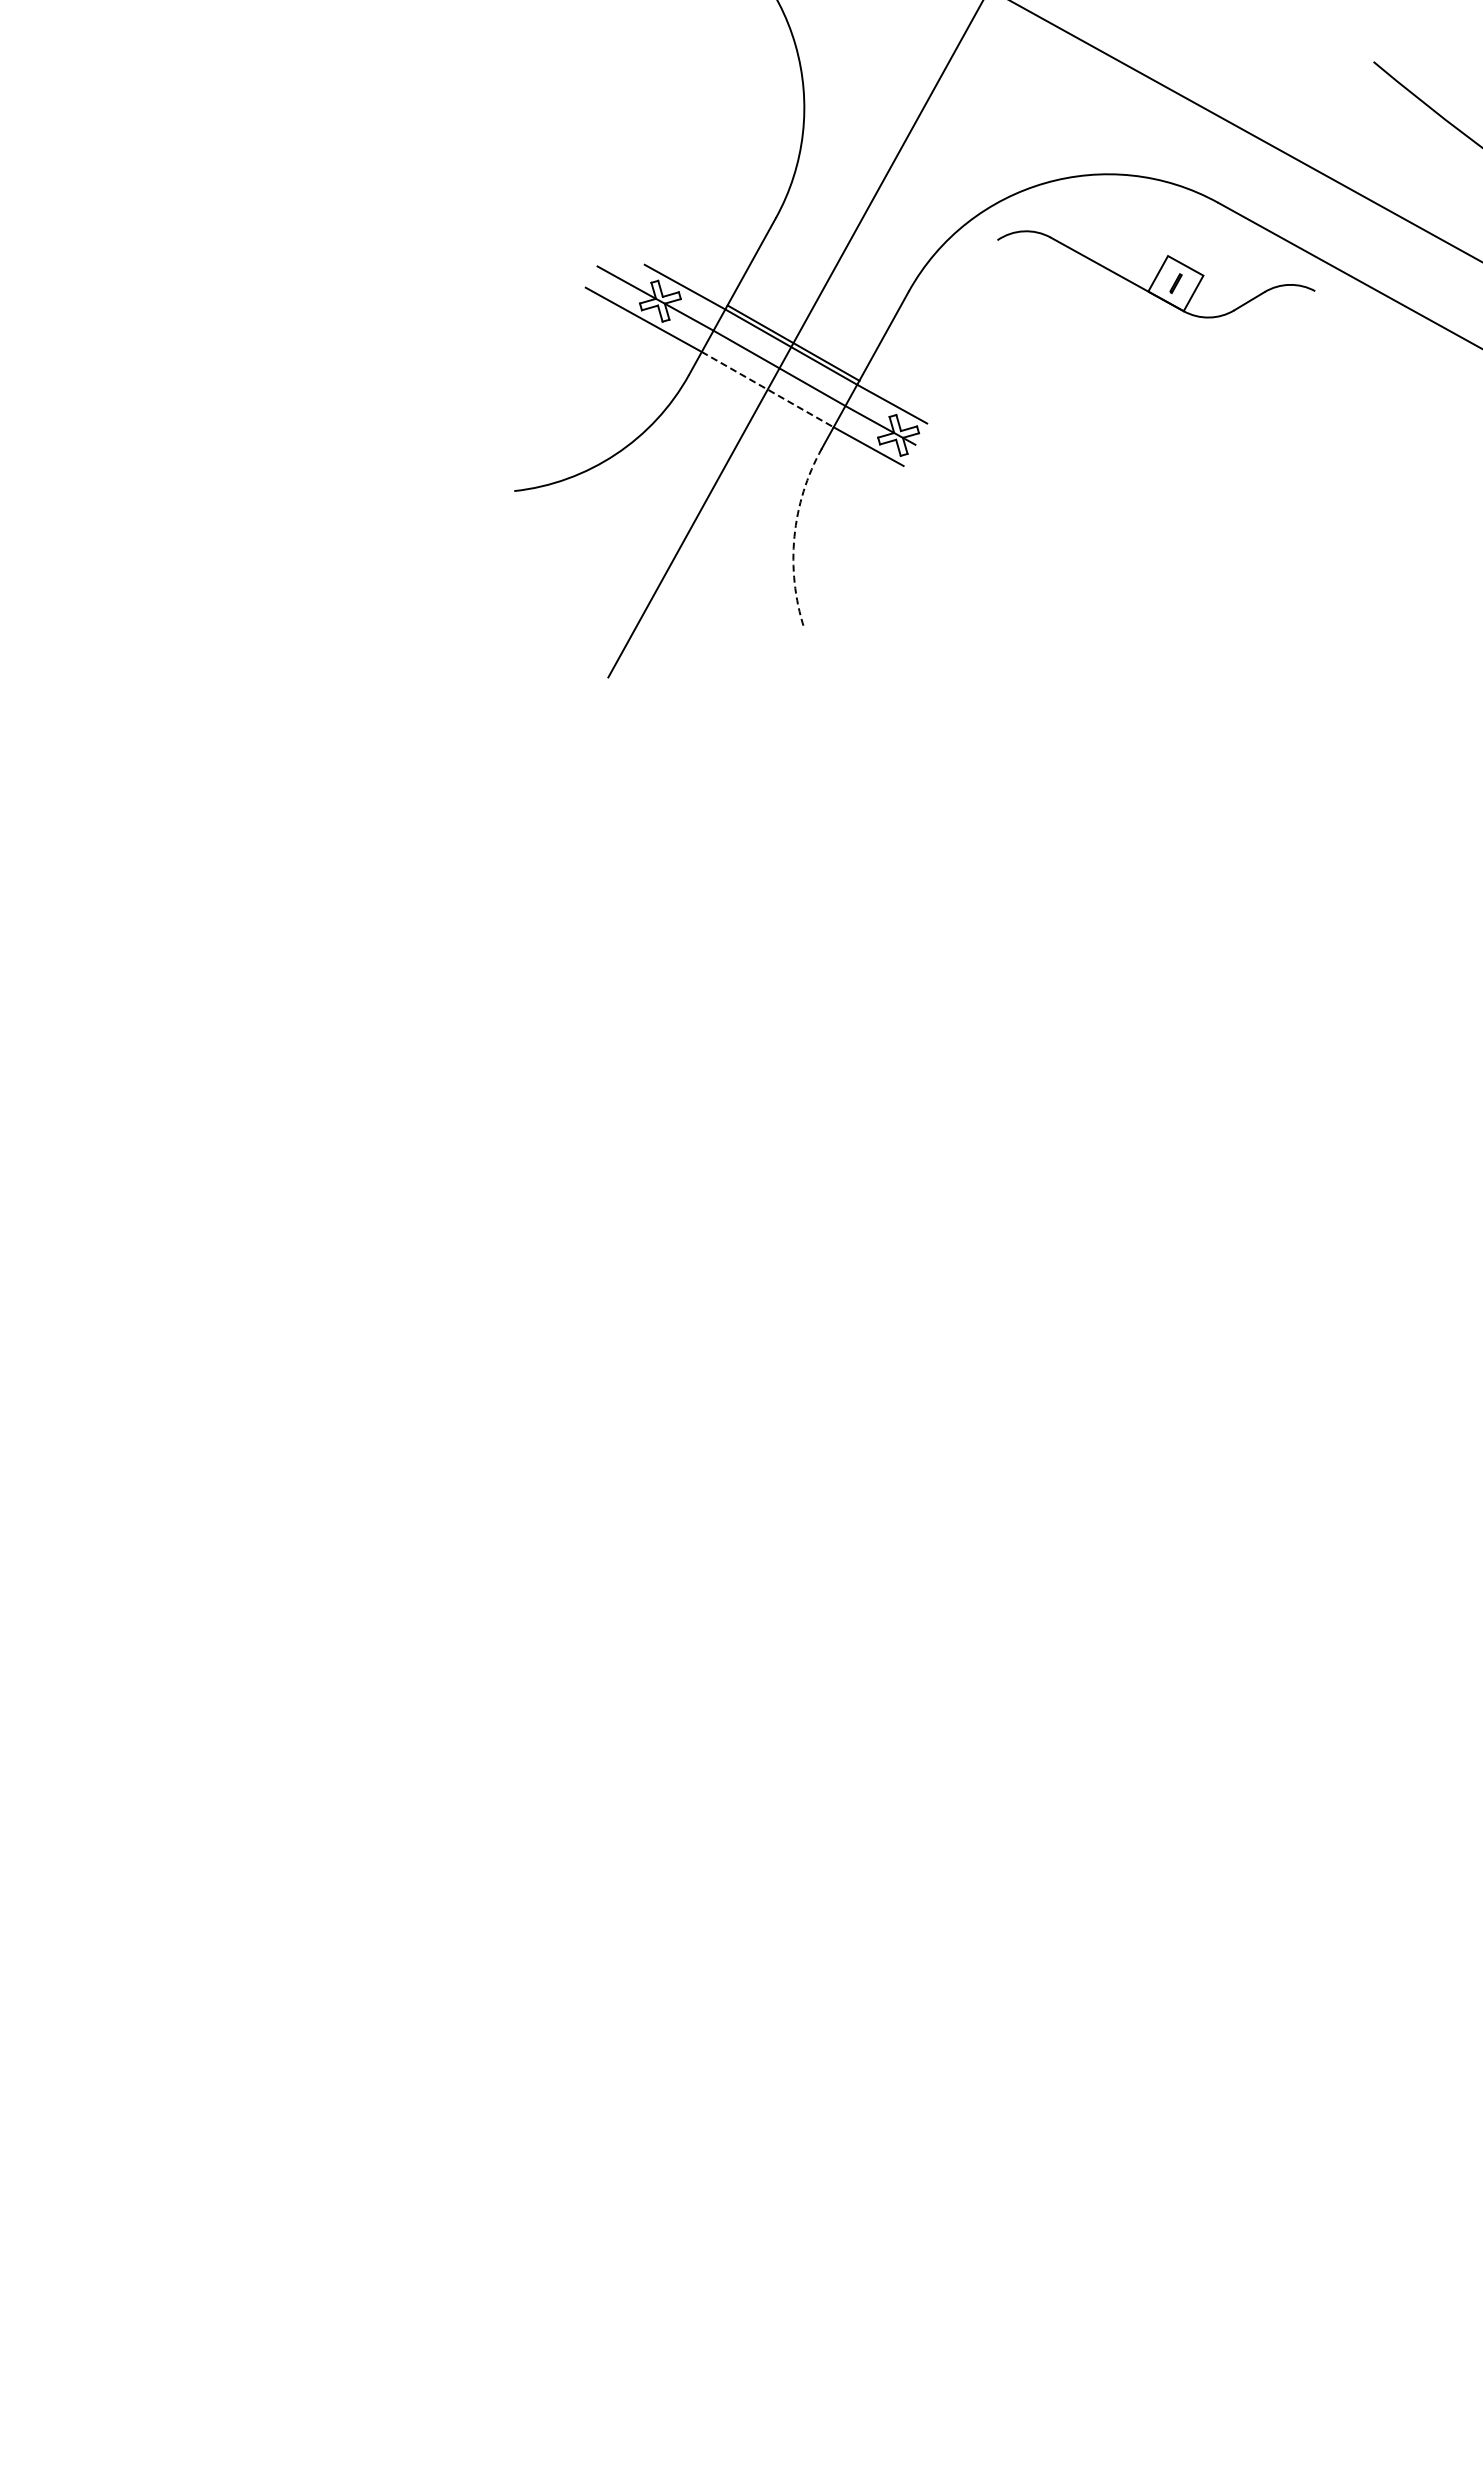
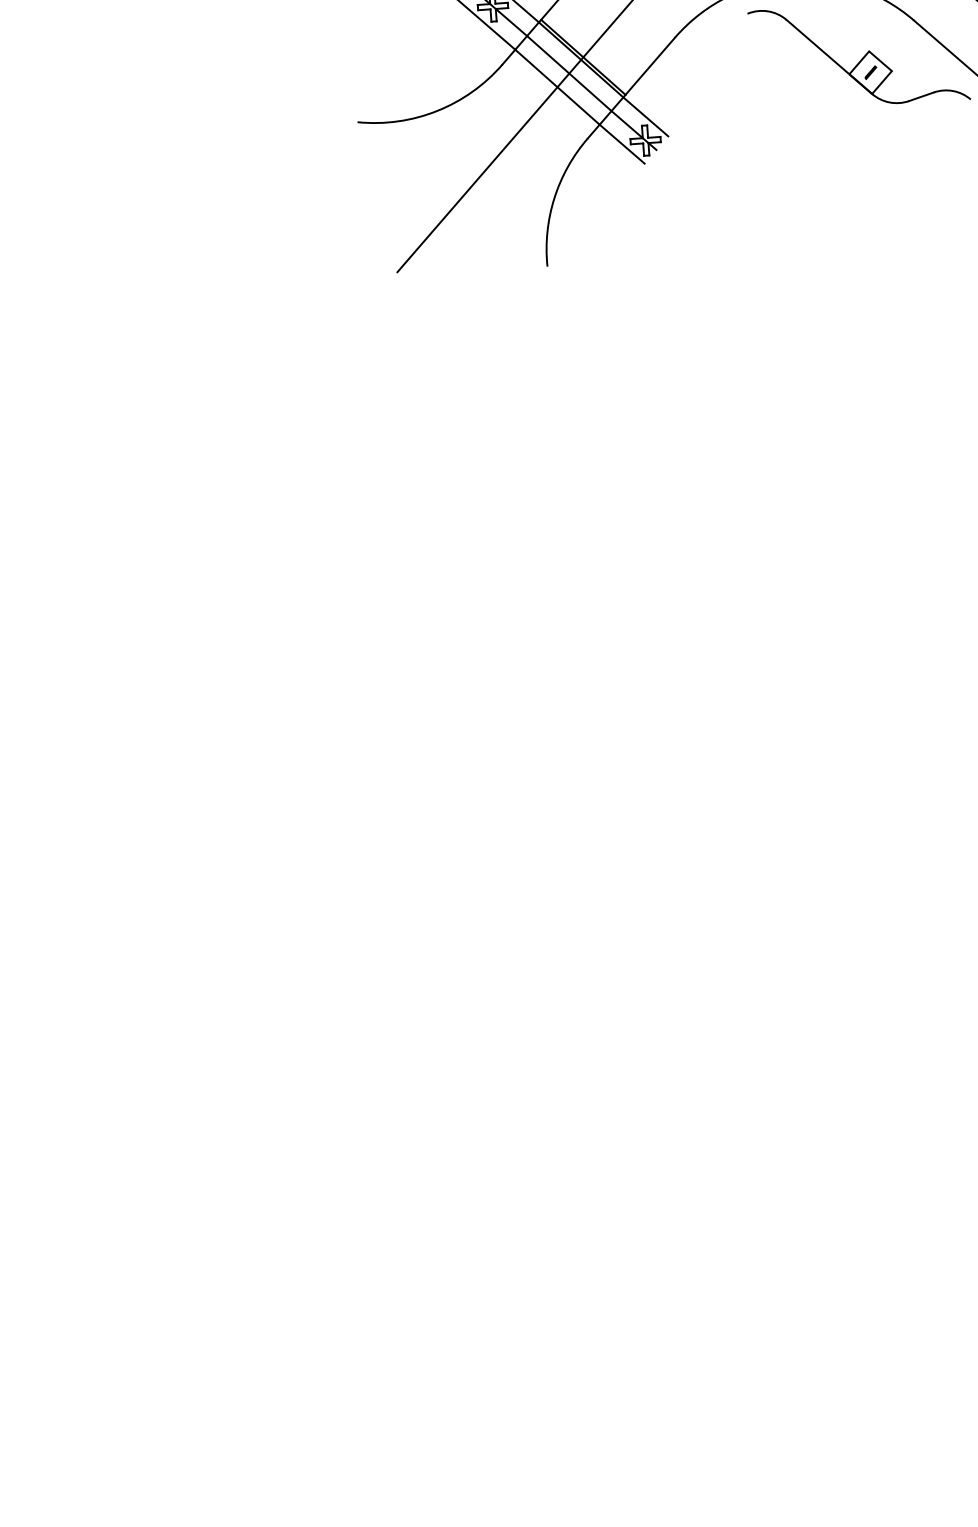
line: (767, 389) -> (557, 87), dashed -> solid
arc: (794, 536) -> (554, 198), dashed -> solid

